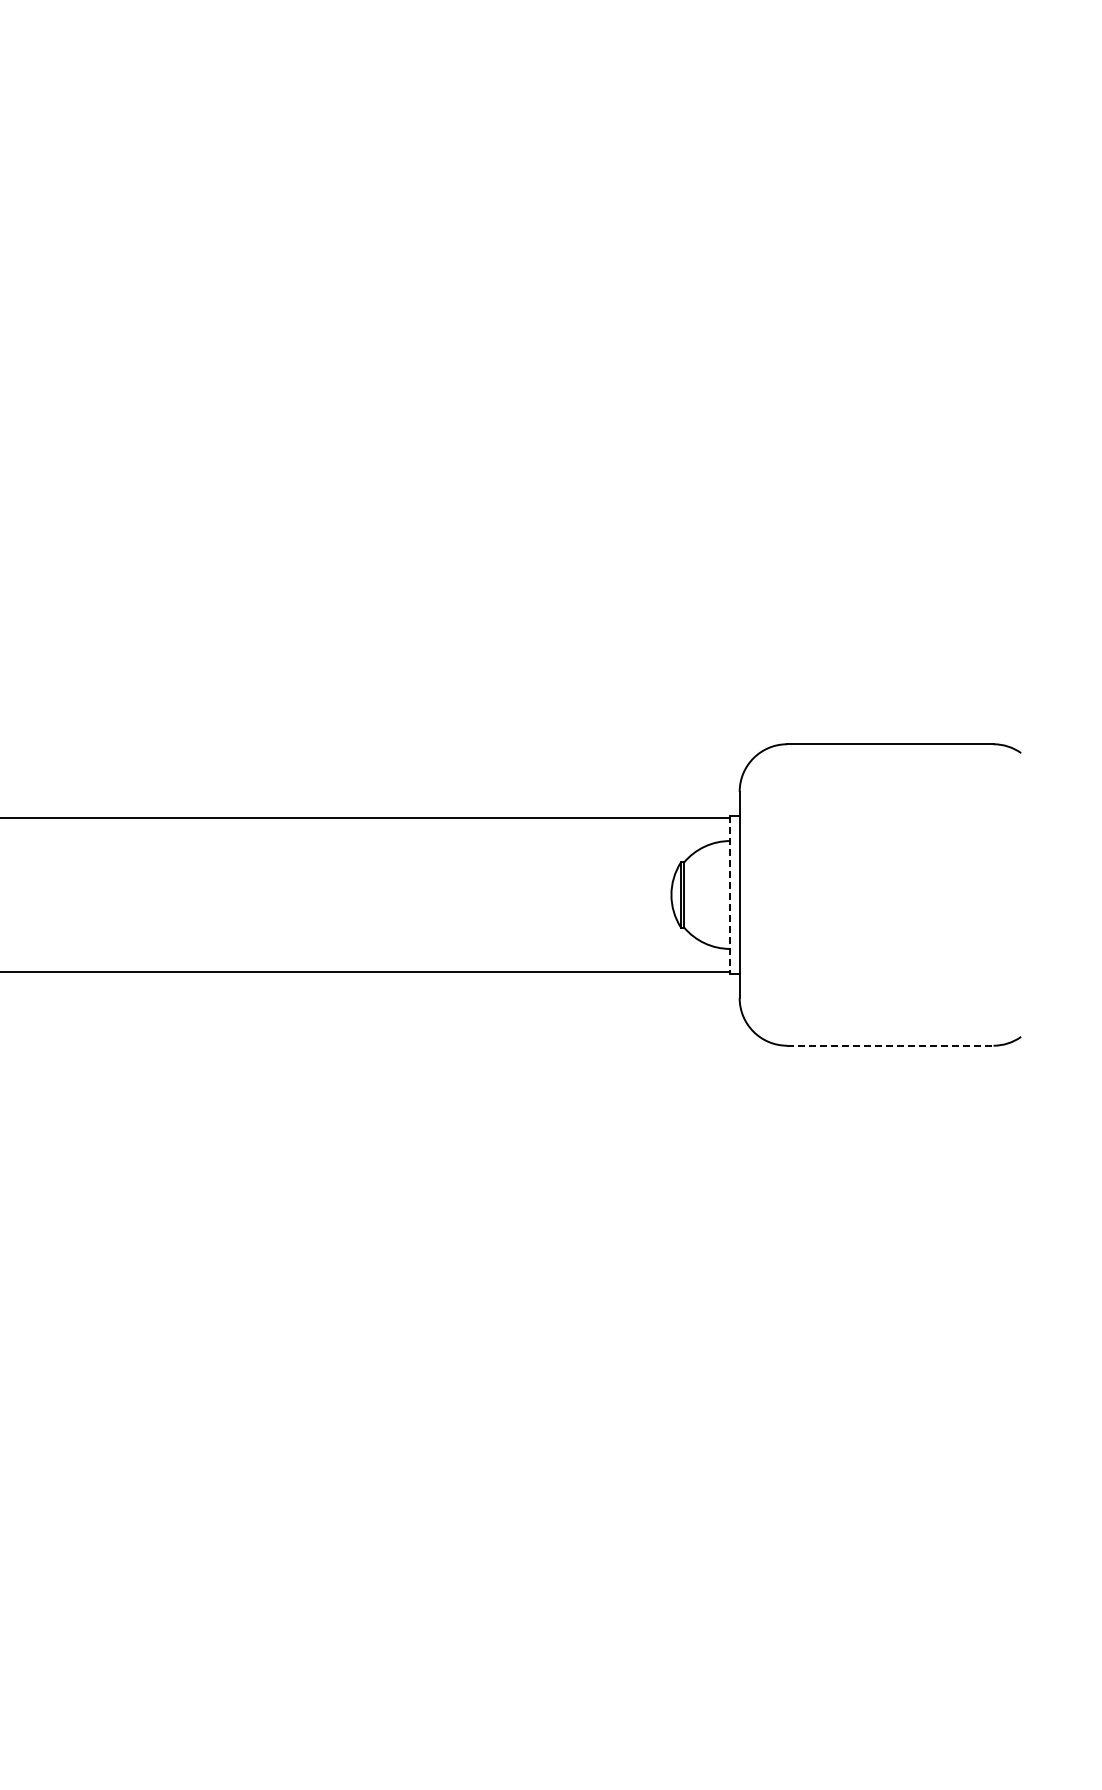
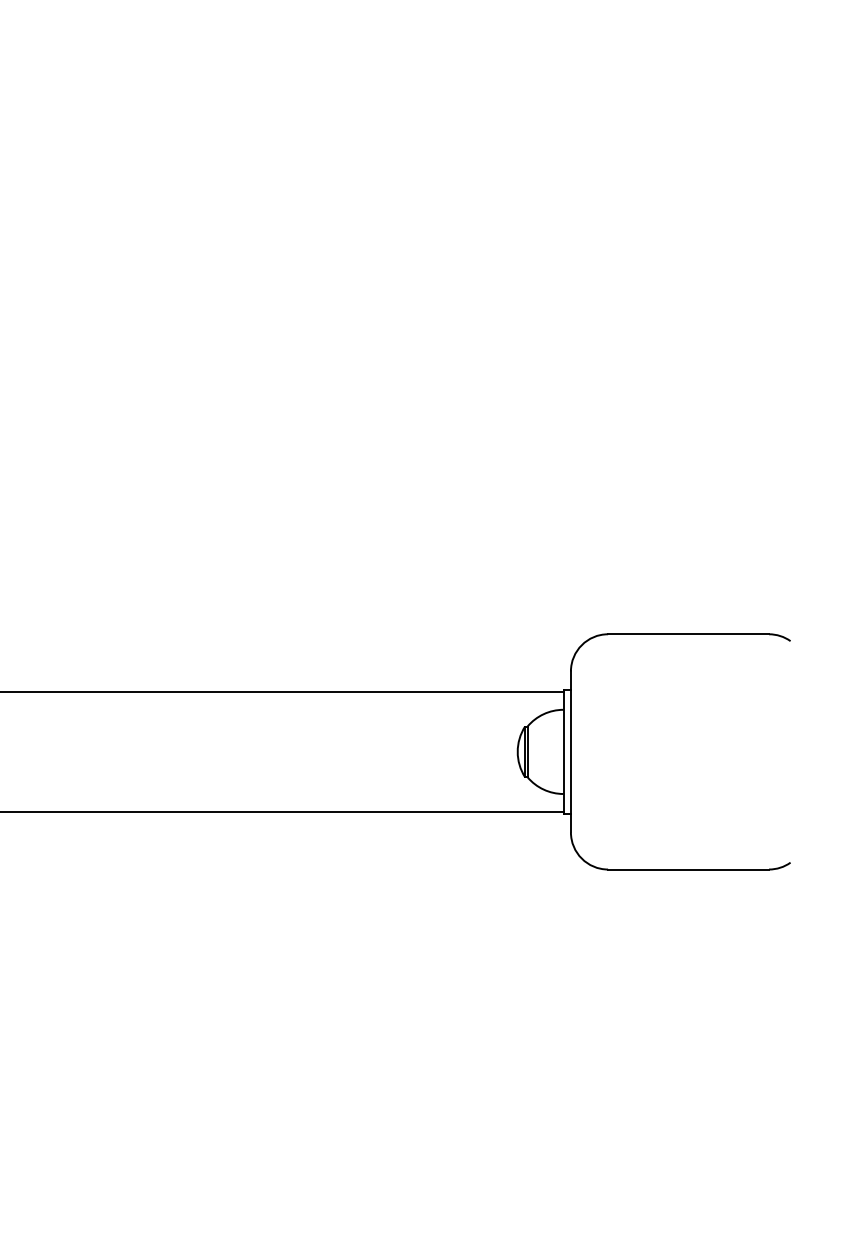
line: (730, 895) -> (563, 752), dashed -> solid
line: (890, 1045) -> (688, 869), dashed -> solid

